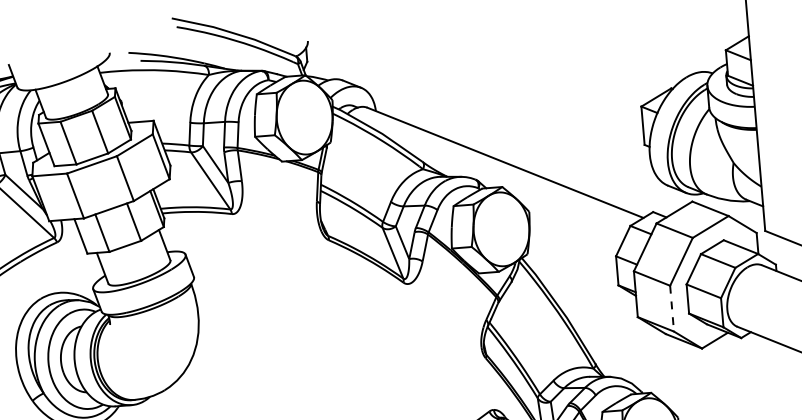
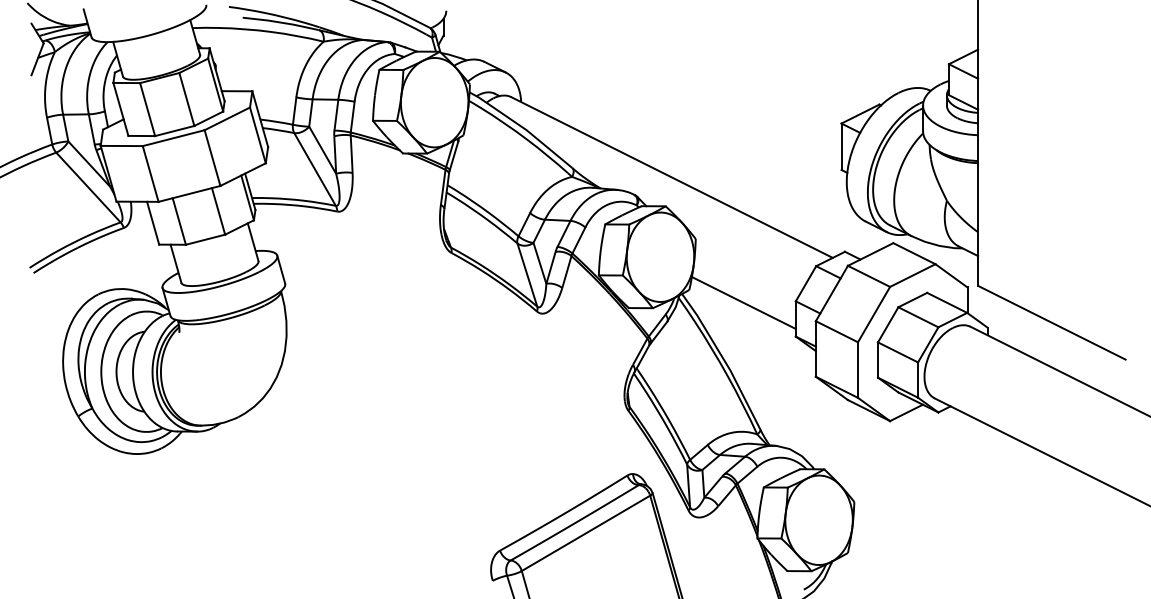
line: (573, 260) -> (743, 302), added
line: (672, 308) -> (858, 370), dashed -> solid

